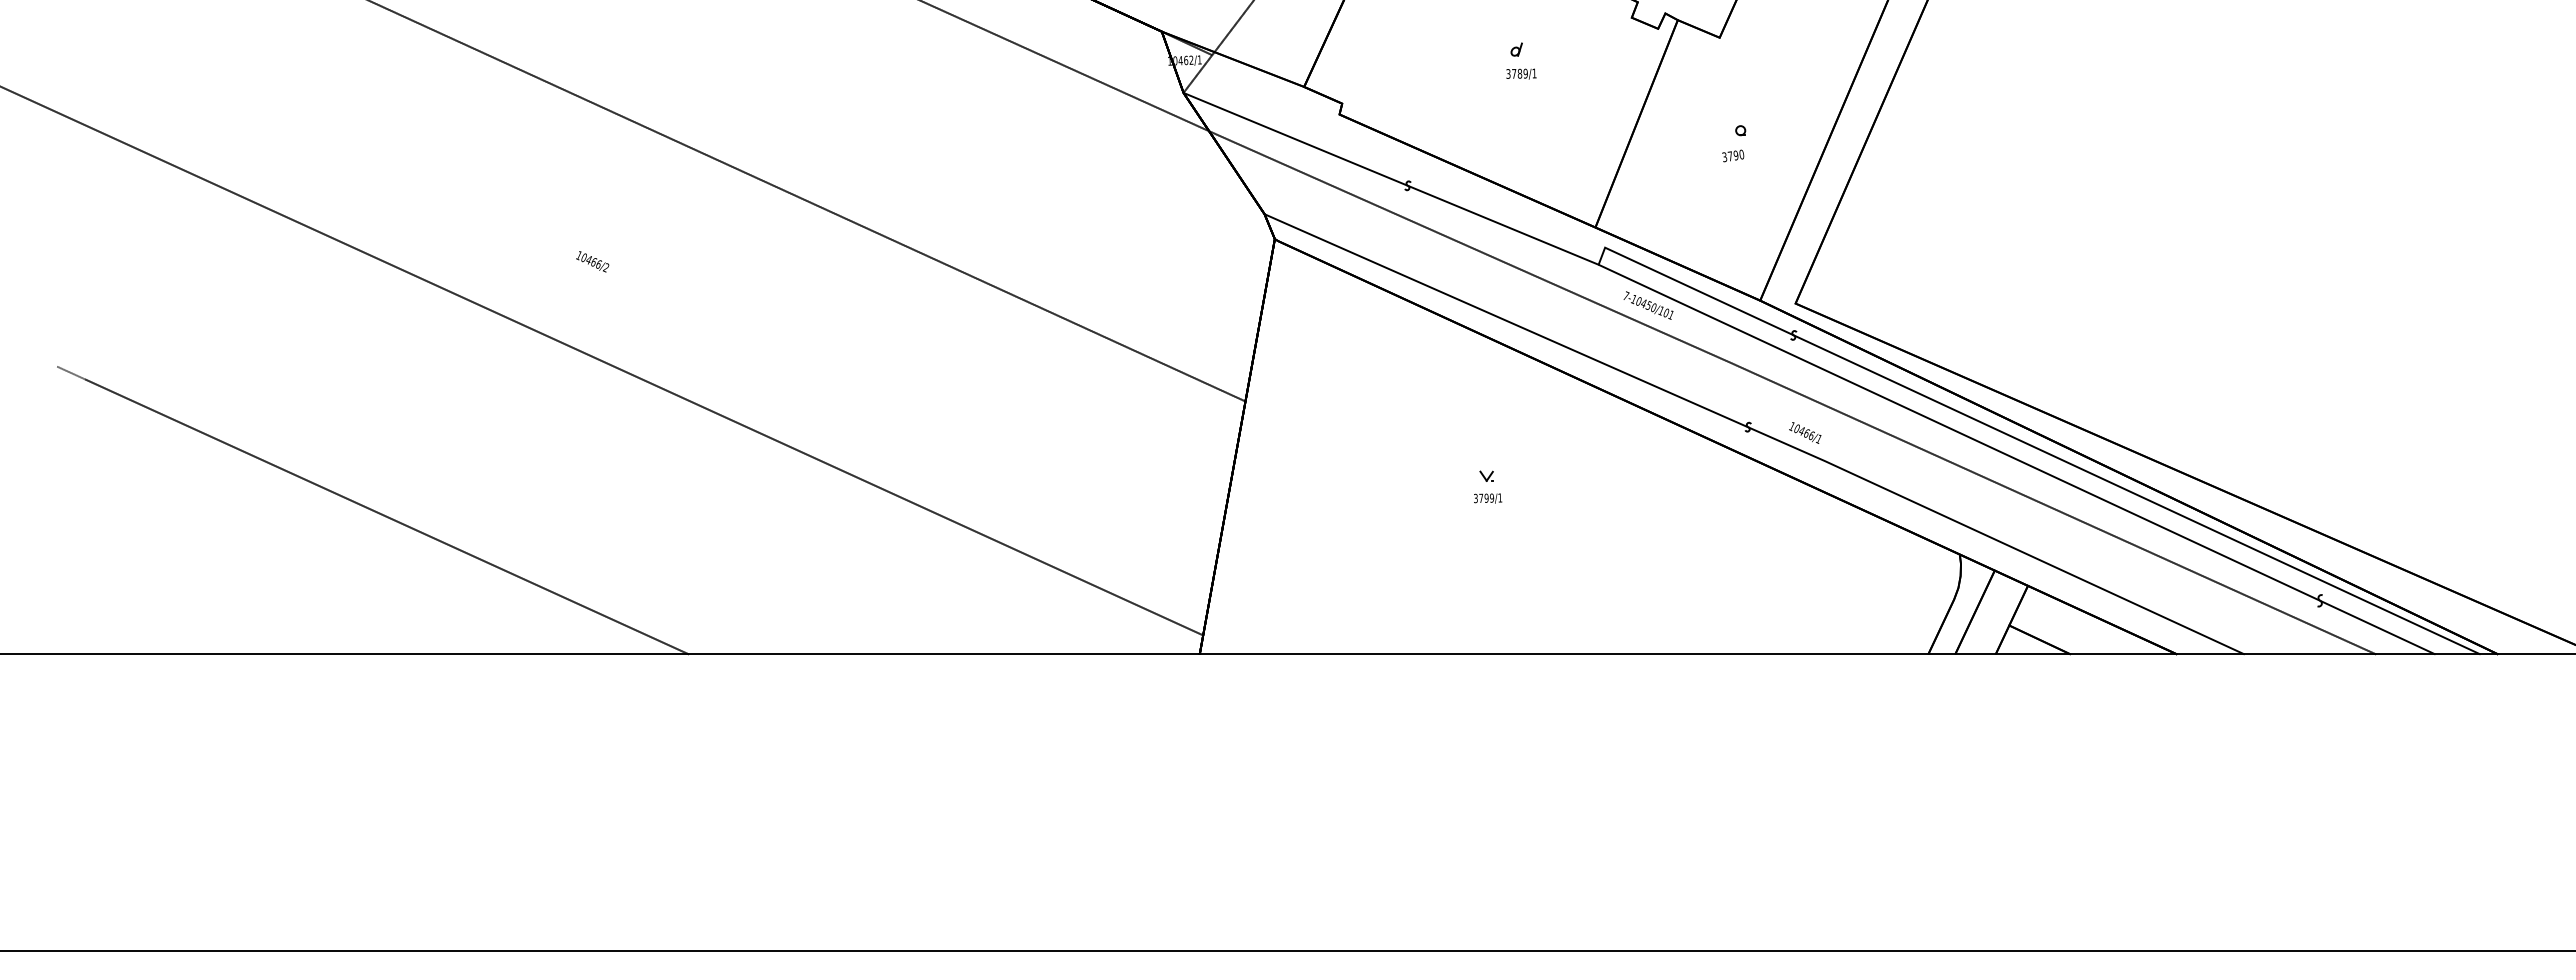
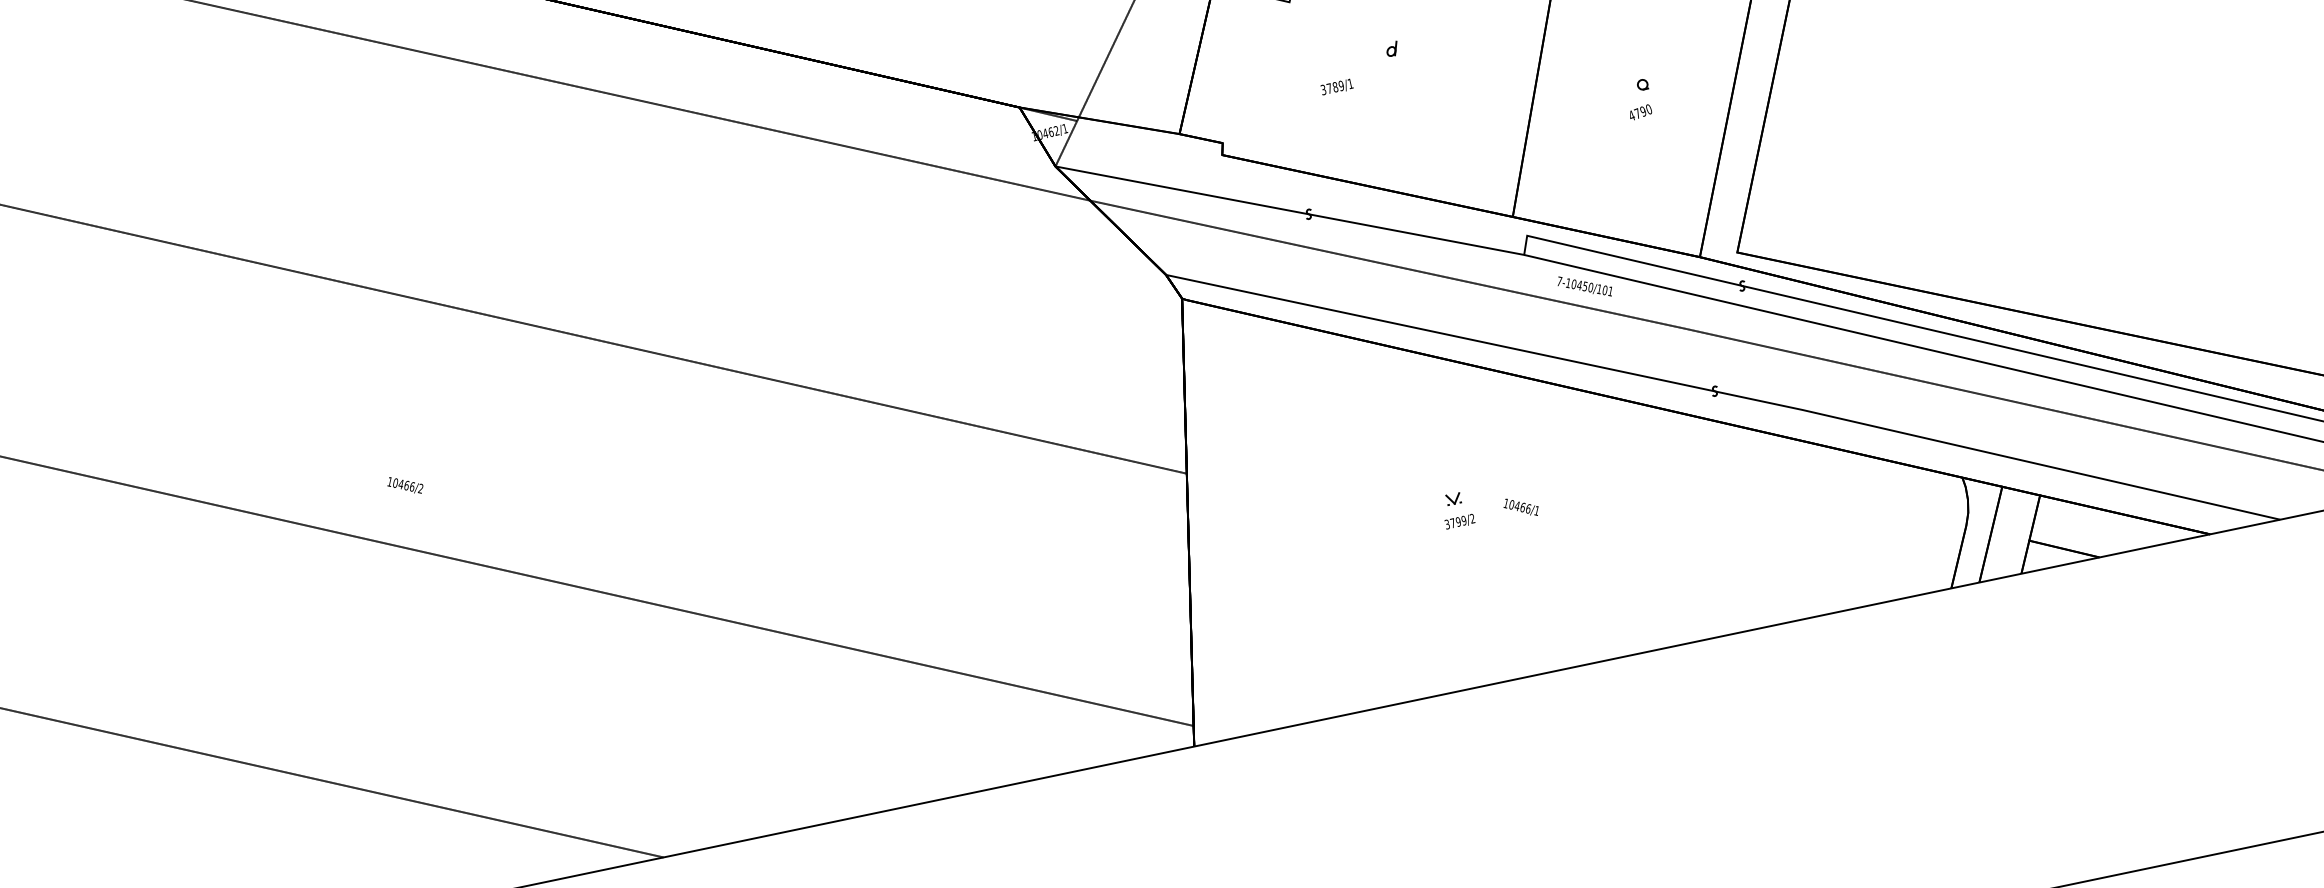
text: (1521, 73) -> (1337, 86), moved
text: (1724, 157) -> (1631, 116), 3790 -> 4790
text: (592, 261) -> (405, 485), moved
text: (1805, 432) -> (1521, 506), moved
text: (1499, 497) -> (1471, 518), 3799/1 -> 3799/2

